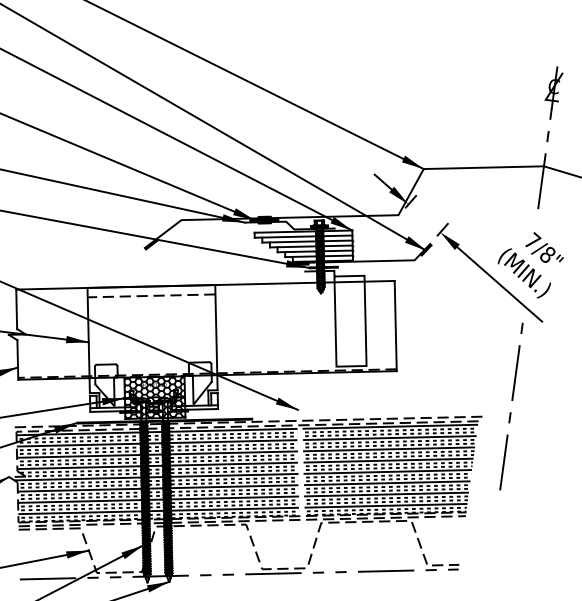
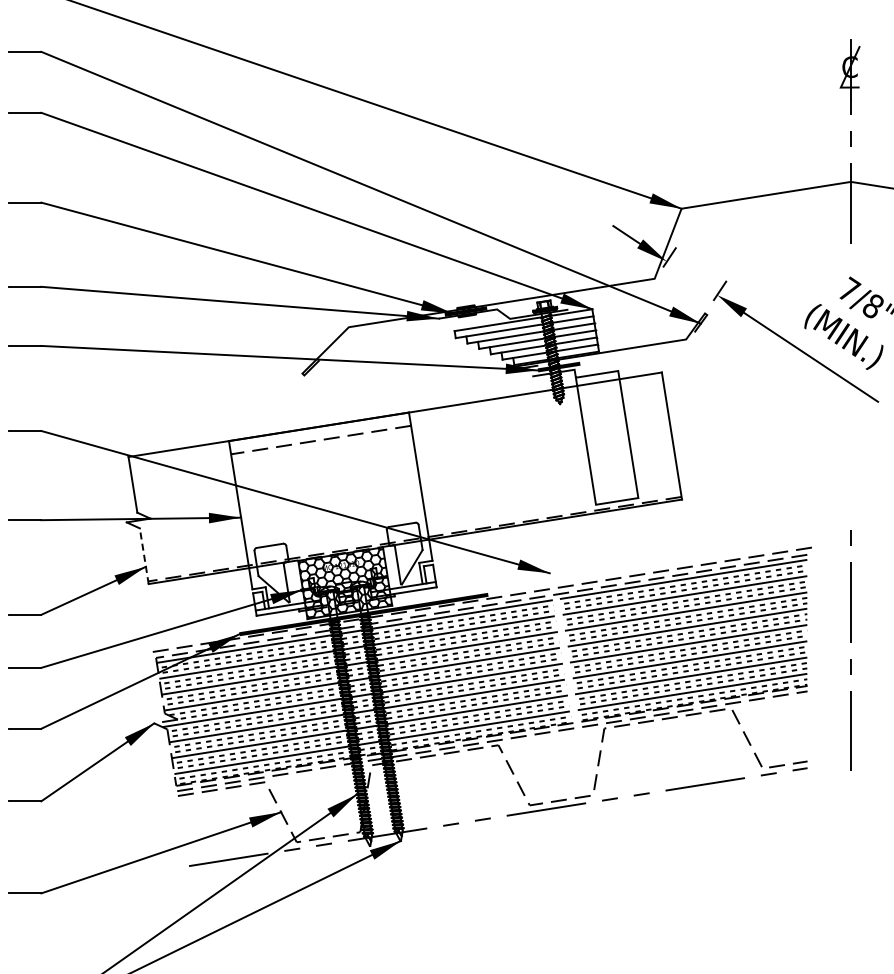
line: (18, 359) -> (144, 555), solid -> dashed
line: (511, 400) -> (850, 642), moved

